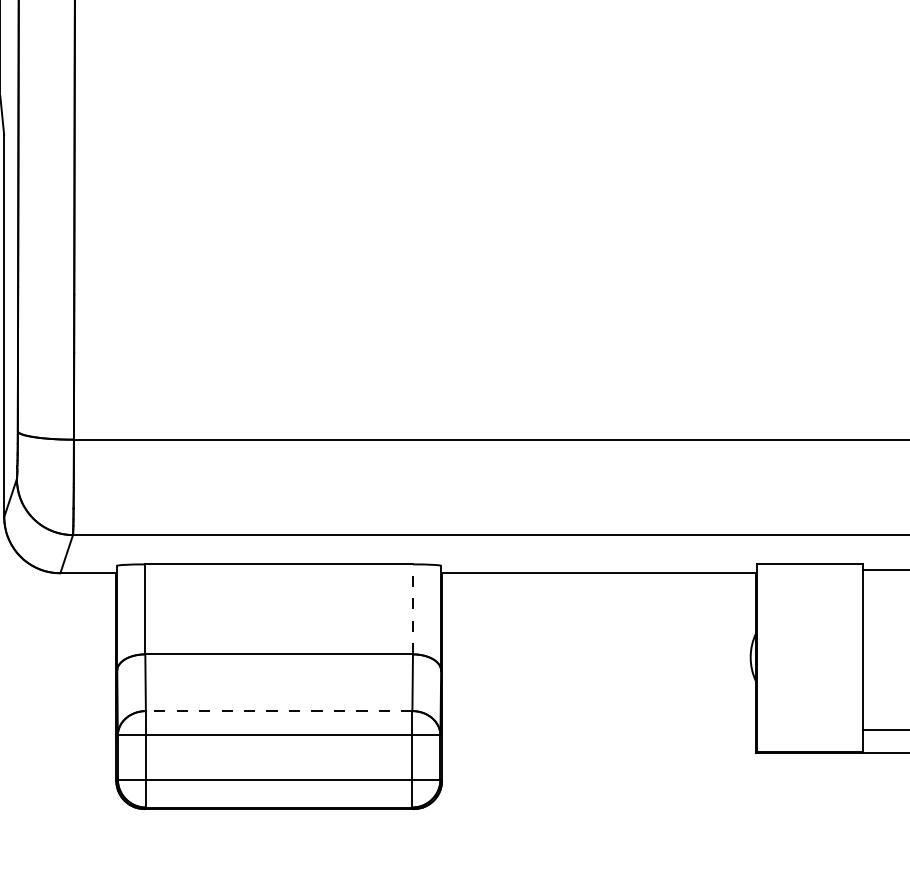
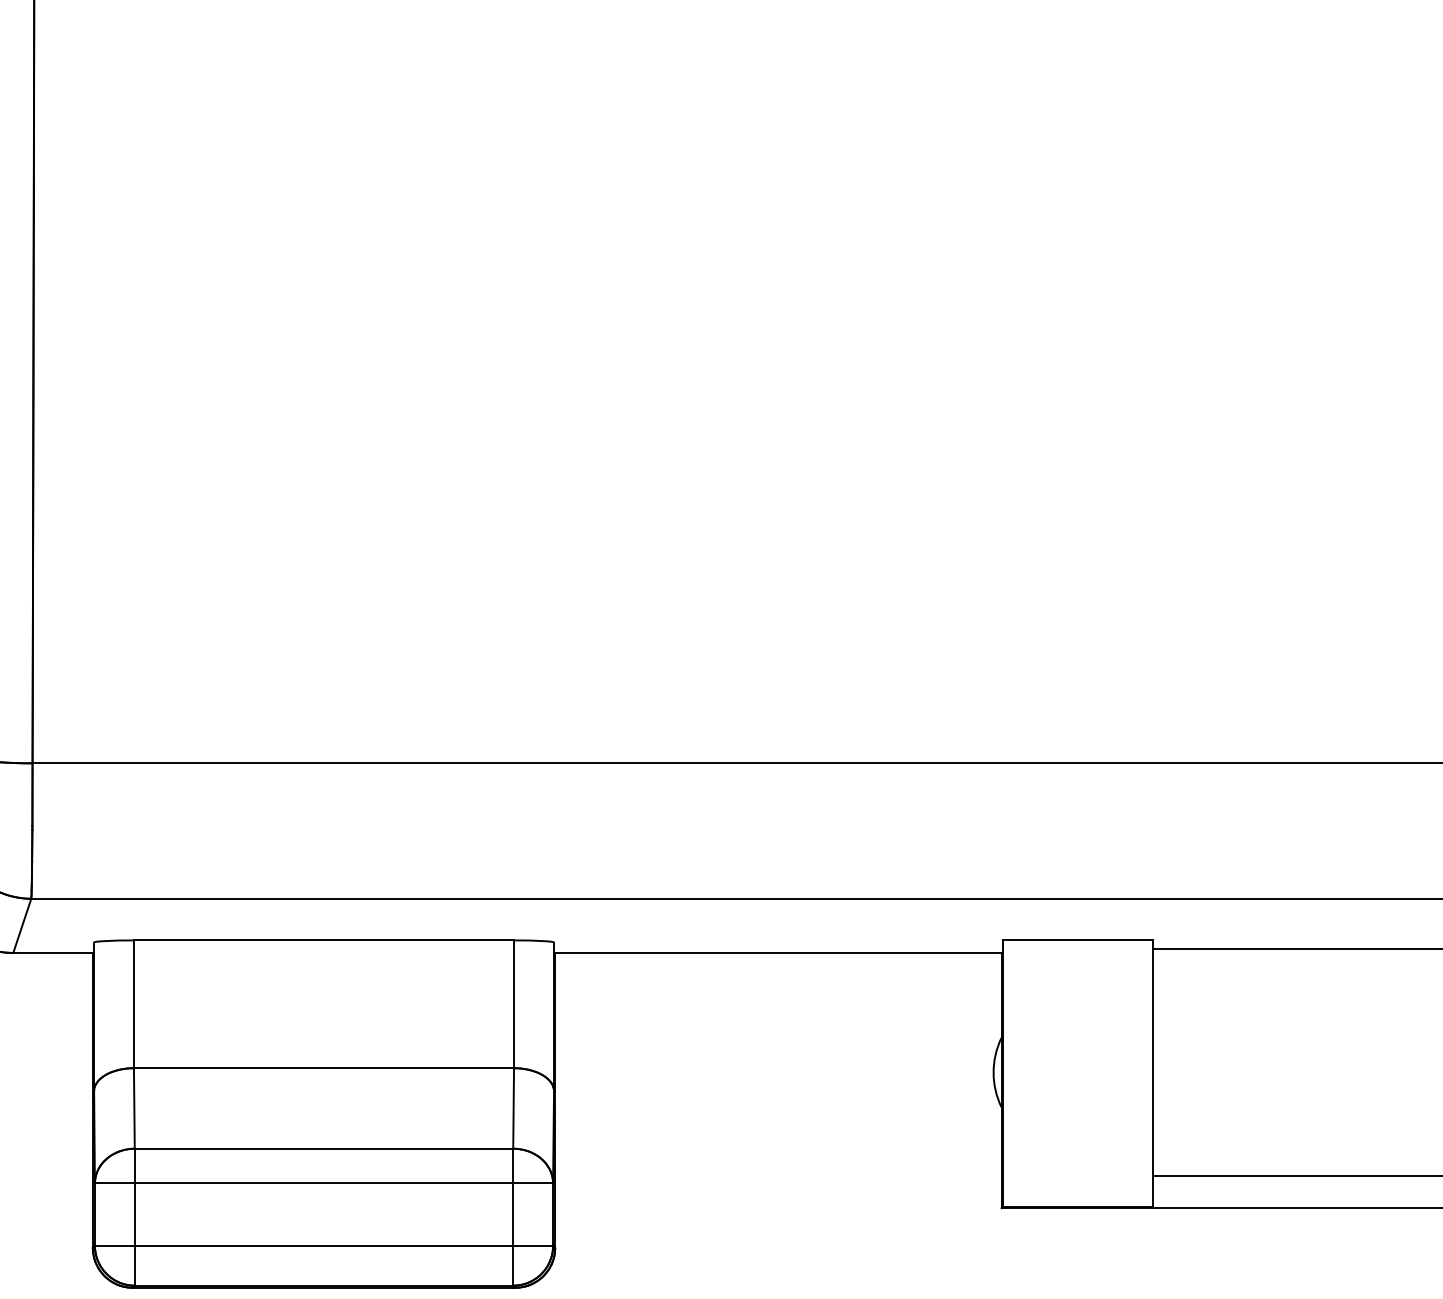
line: (413, 609) -> (514, 1004), dashed -> solid
line: (278, 710) -> (323, 1148), dashed -> solid

